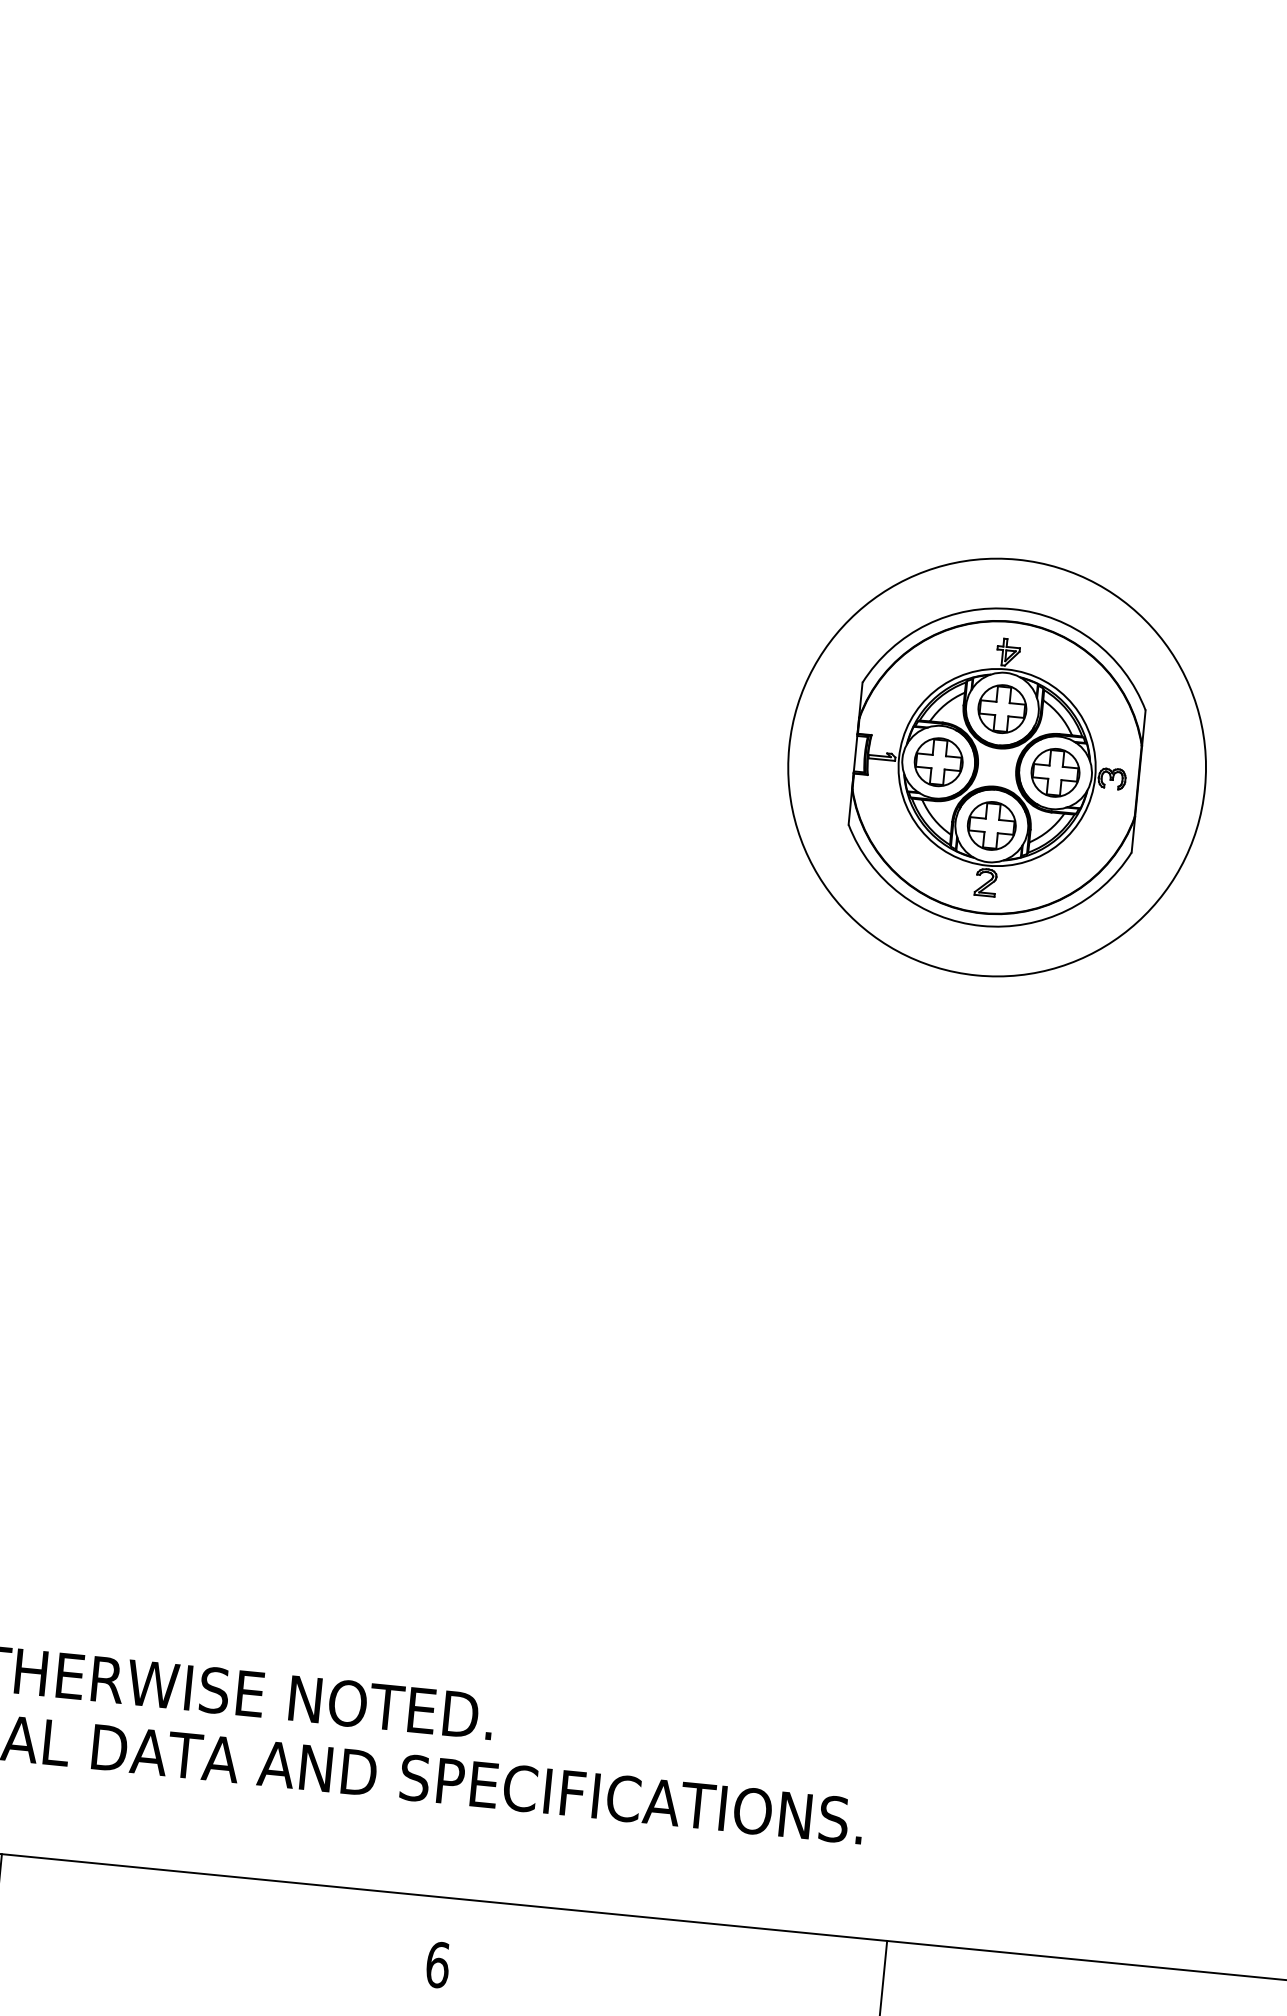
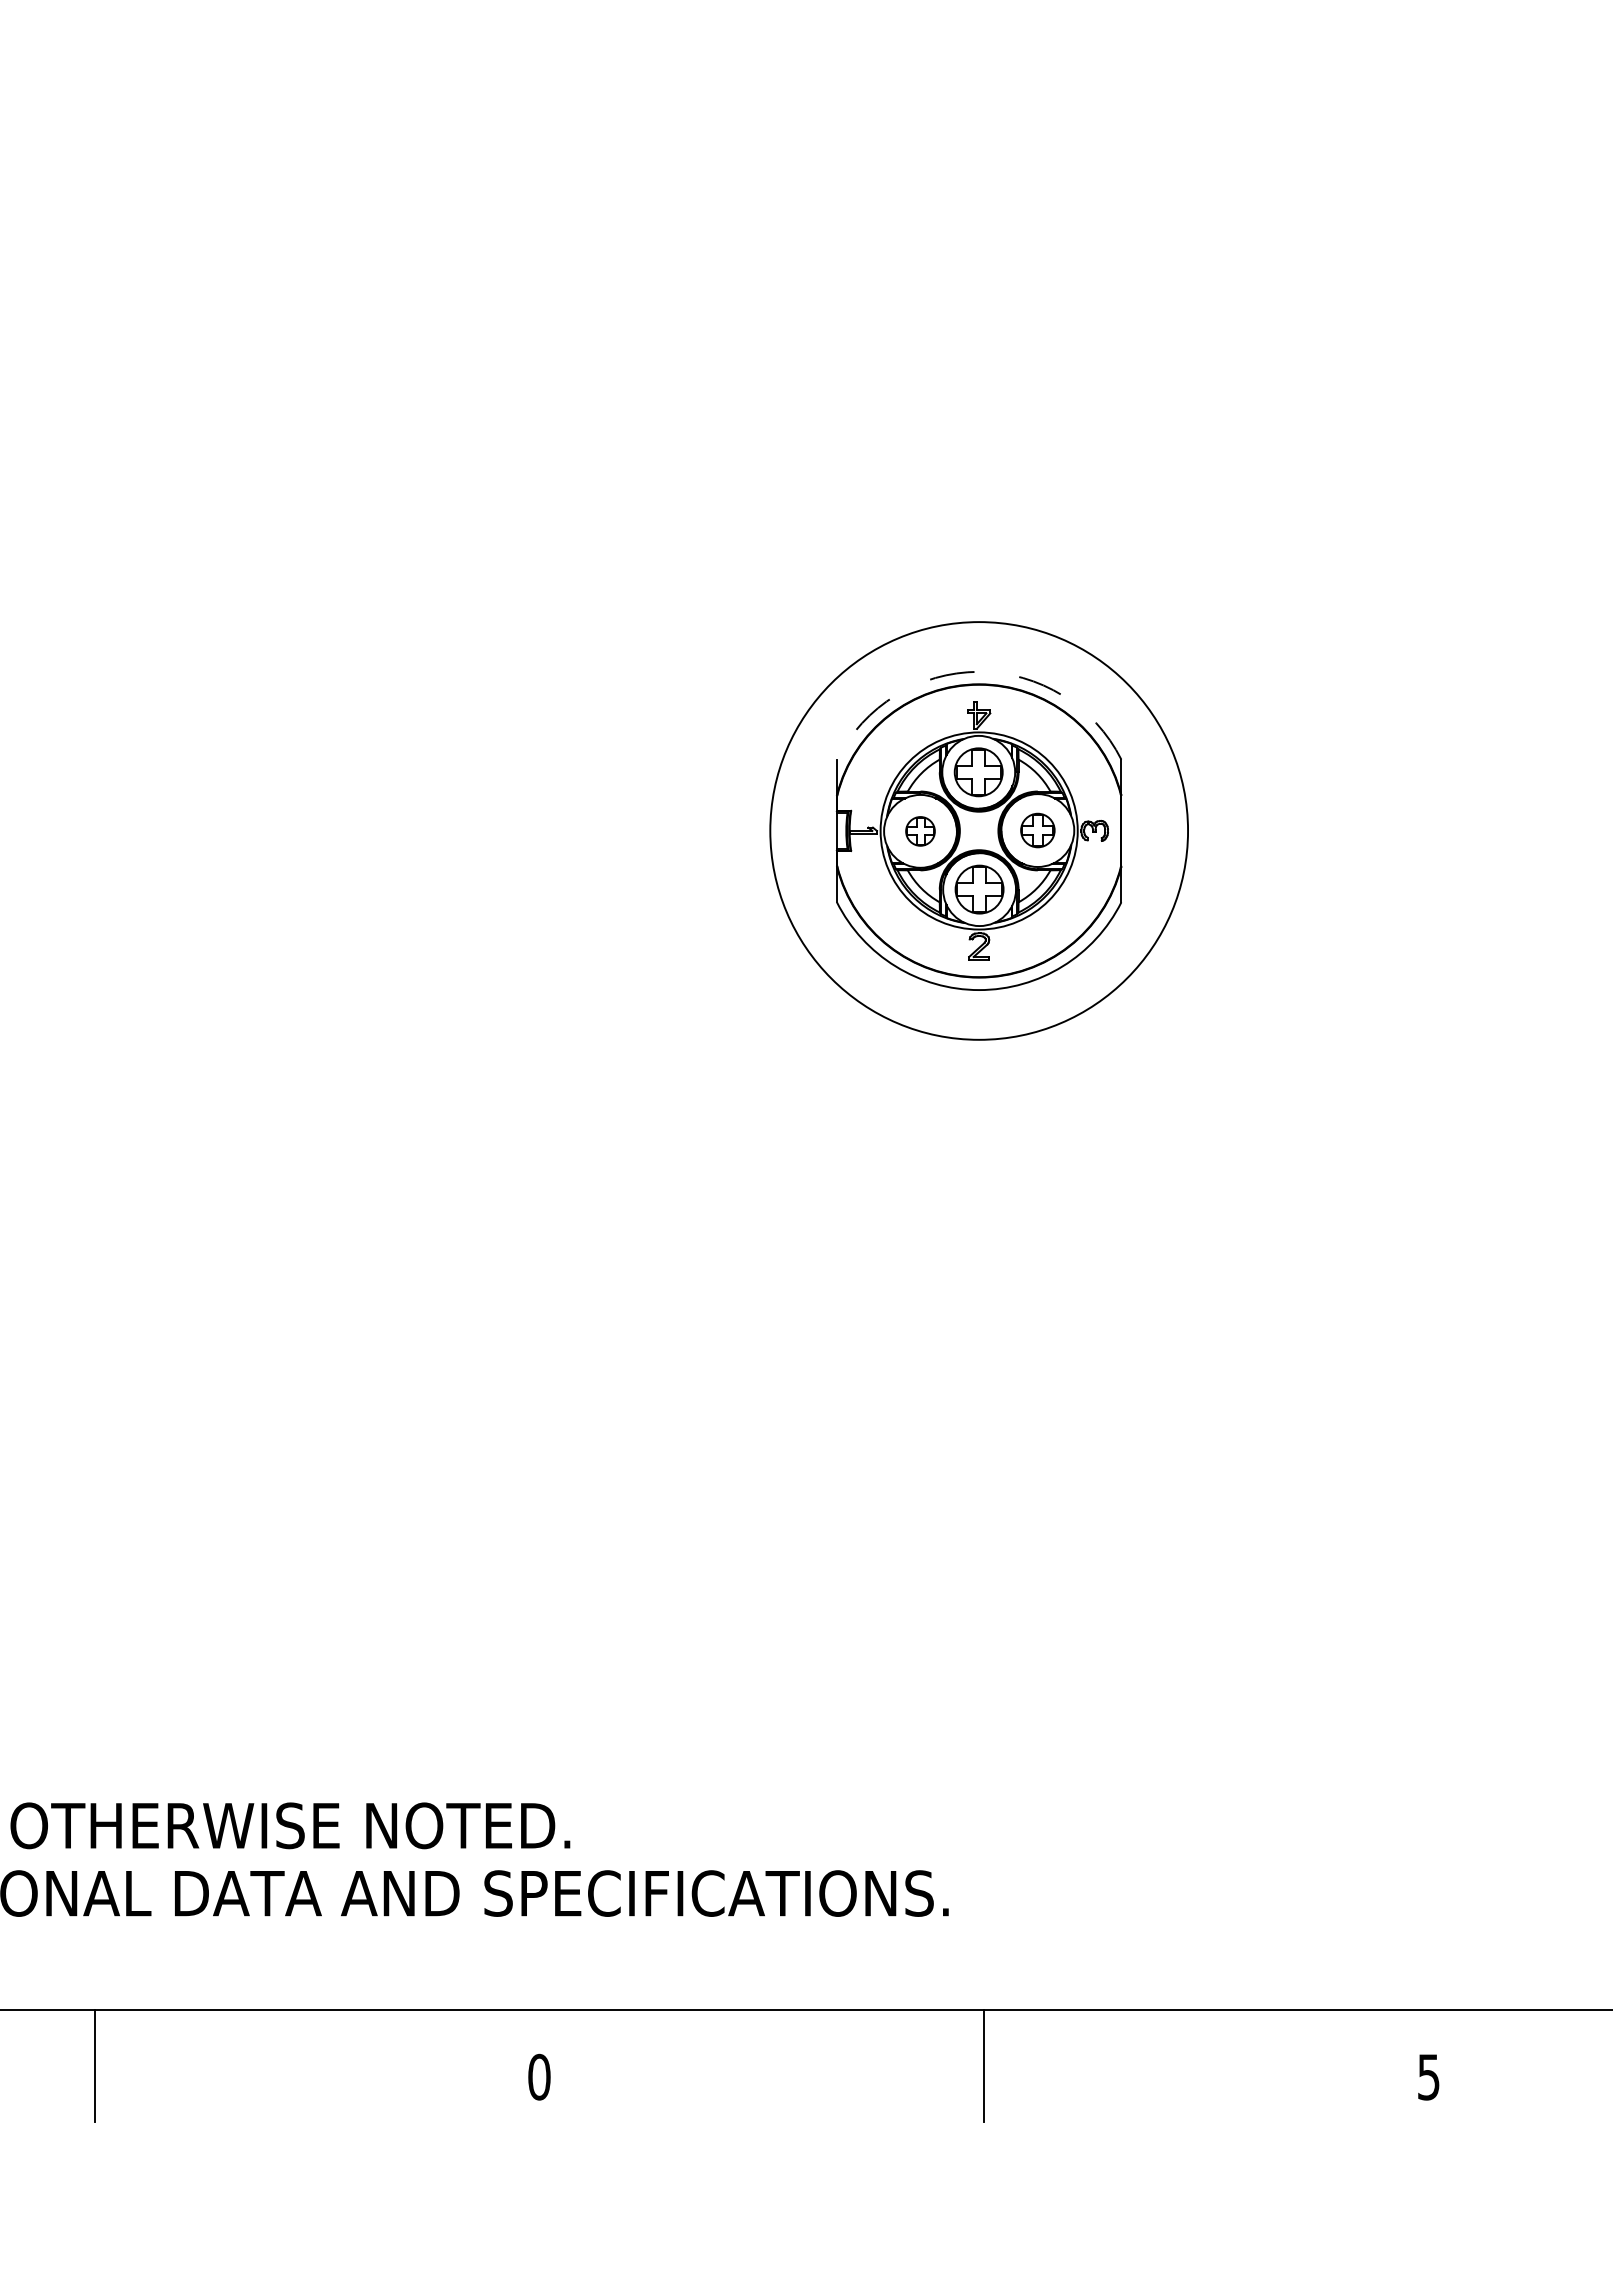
arc: (1013, 608) -> (979, 671), solid -> dashed
part: (938, 762) -> (920, 831), size x0.6
part: (1055, 772) -> (1037, 830), size x0.7
text: (438, 1964) -> (539, 2076), 6 -> 0

